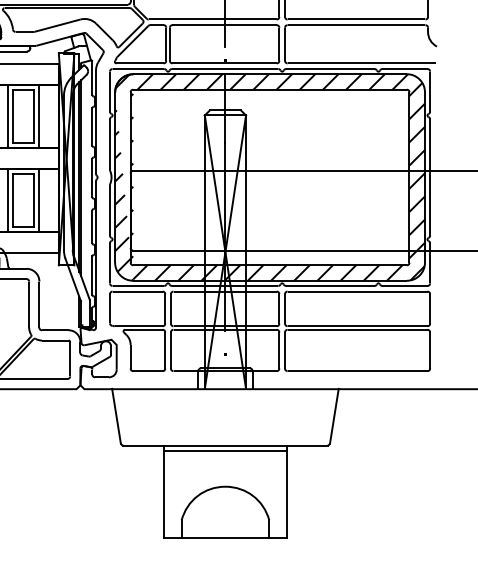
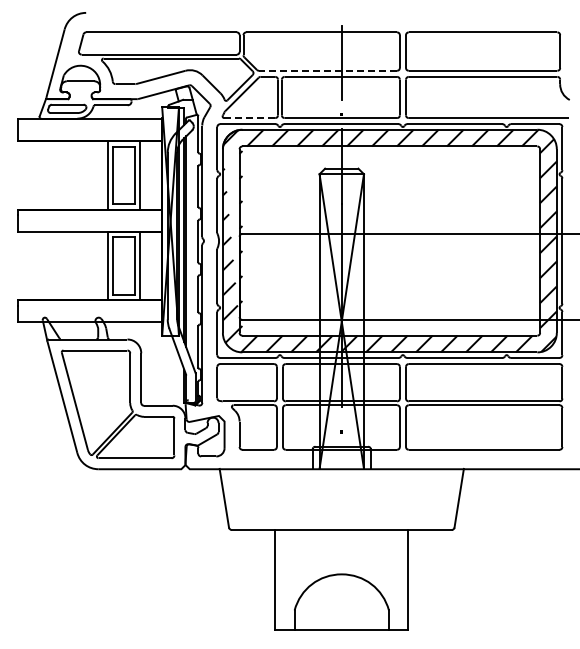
line: (212, 19) -> (327, 70), solid -> dashed
line: (139, 63) -> (249, 118), solid -> dashed
line: (225, 450) -> (341, 535), removed

